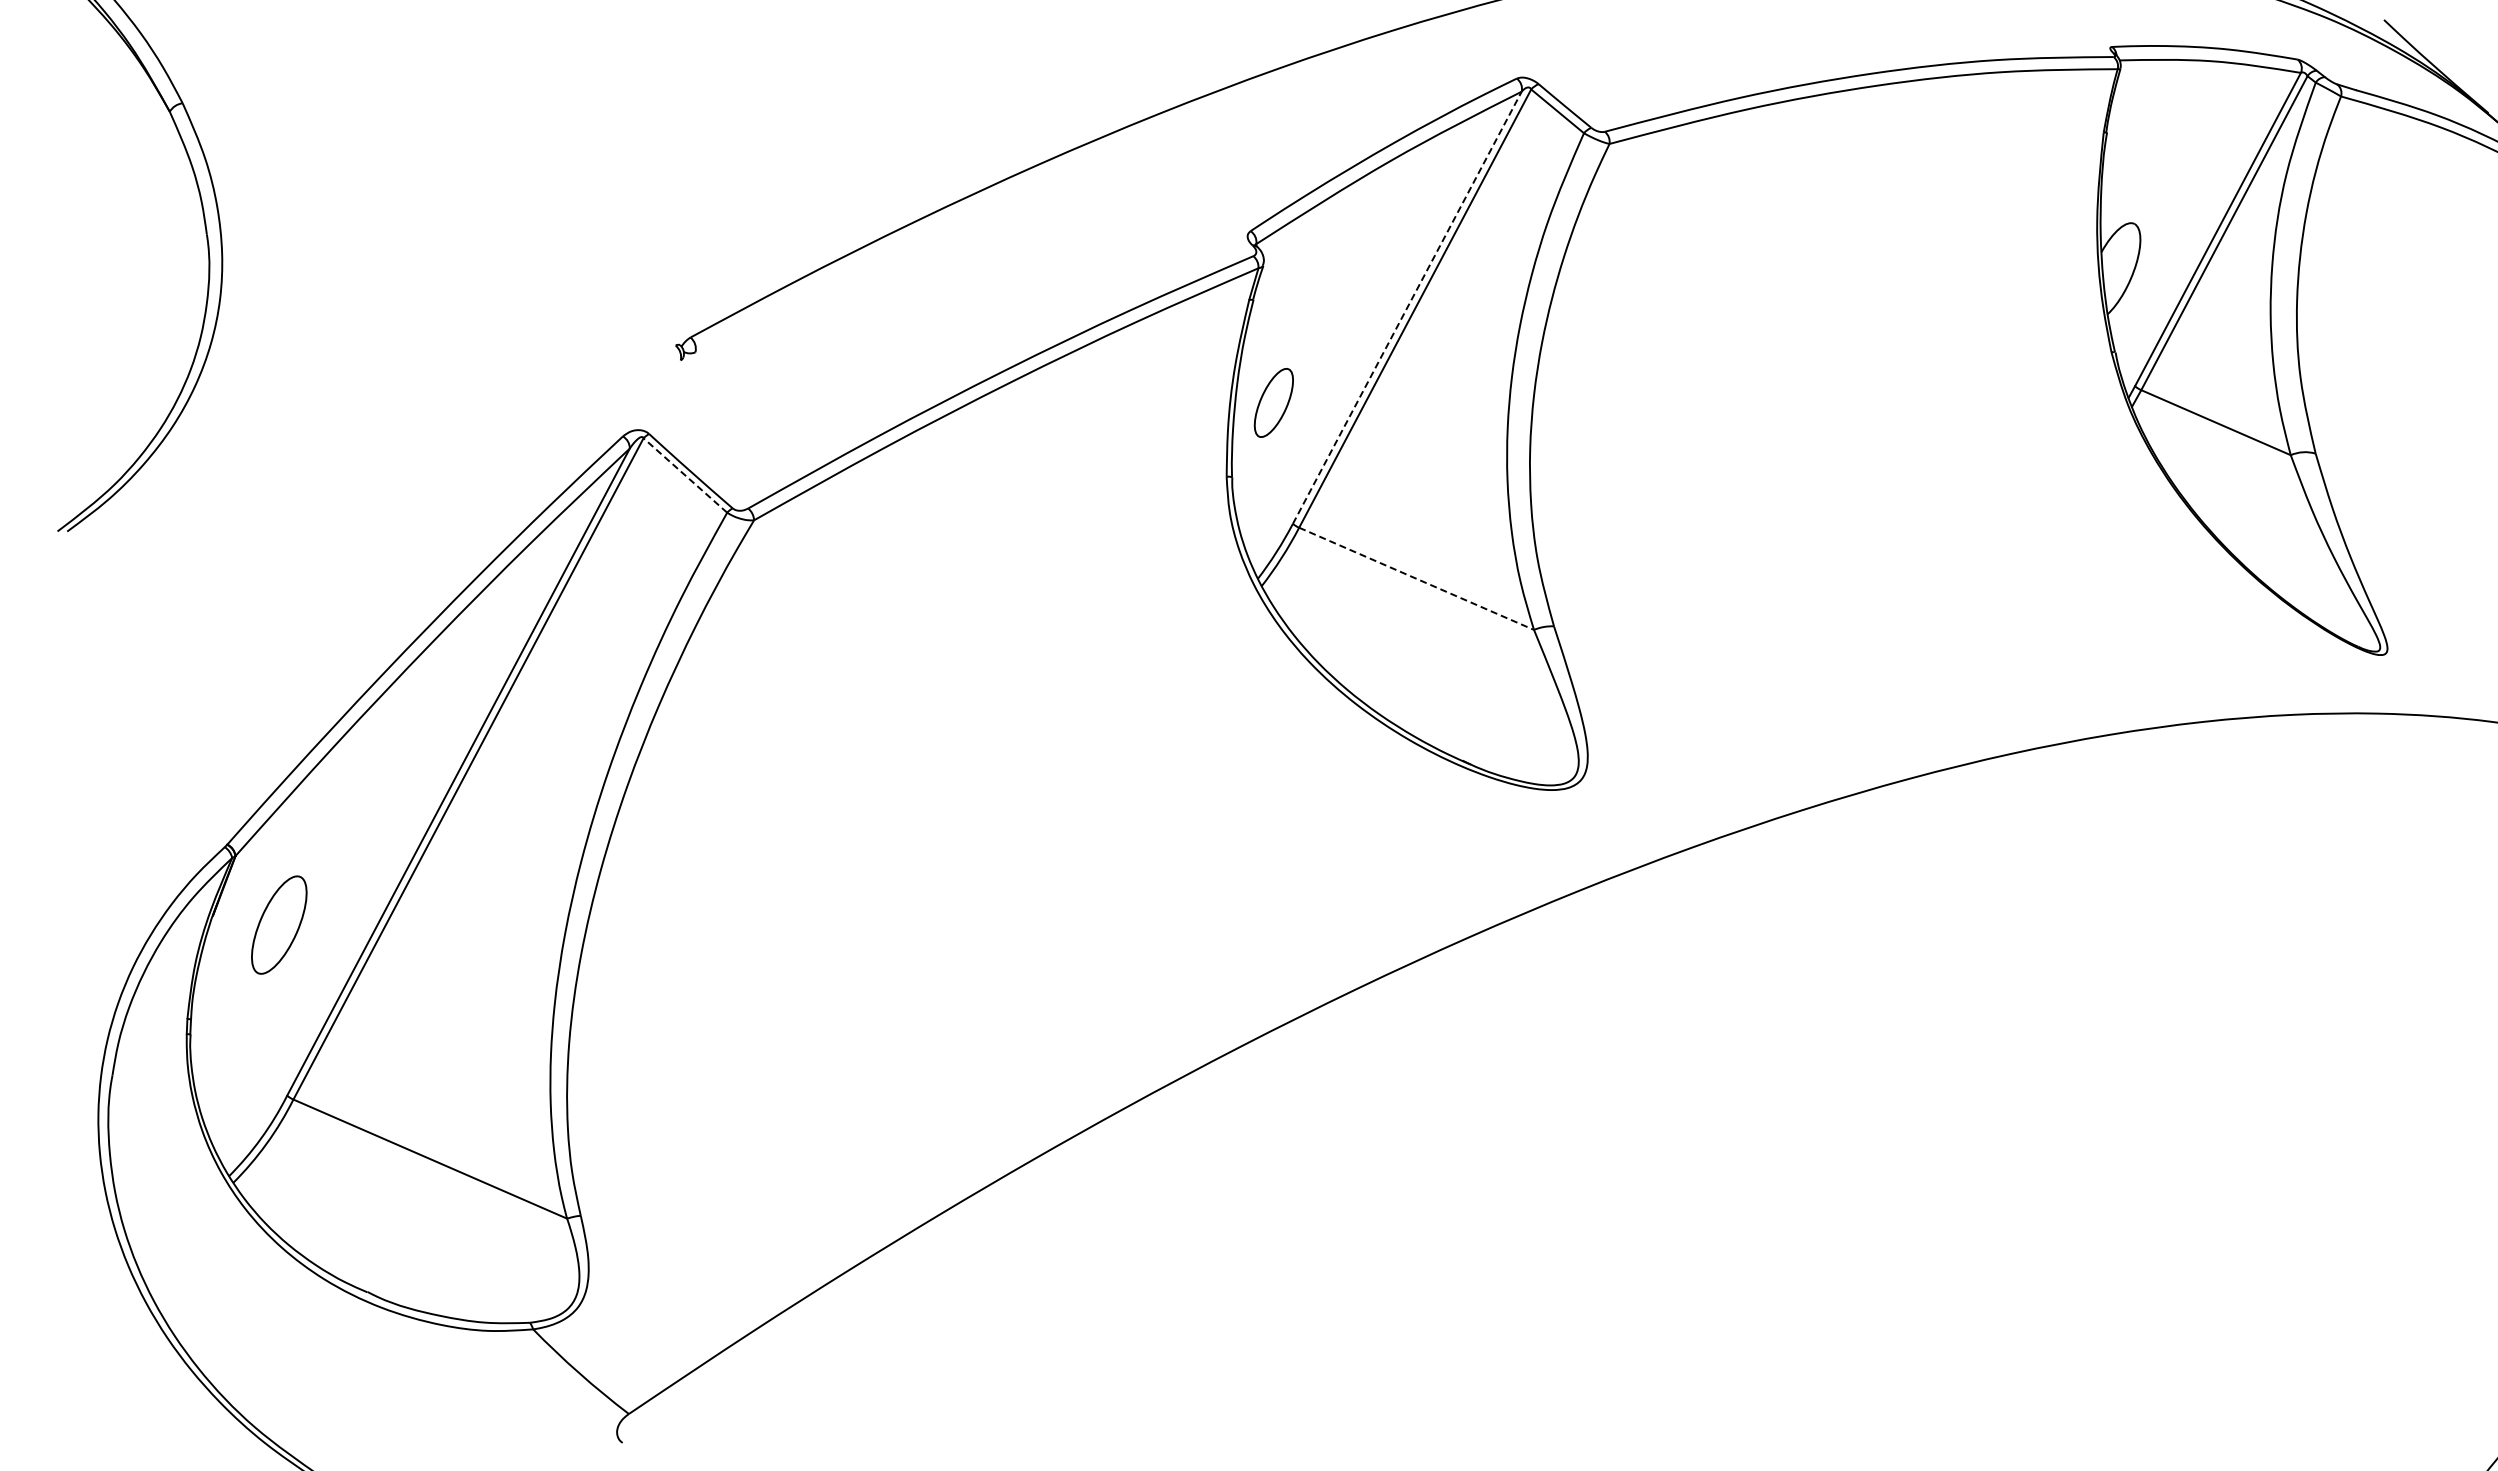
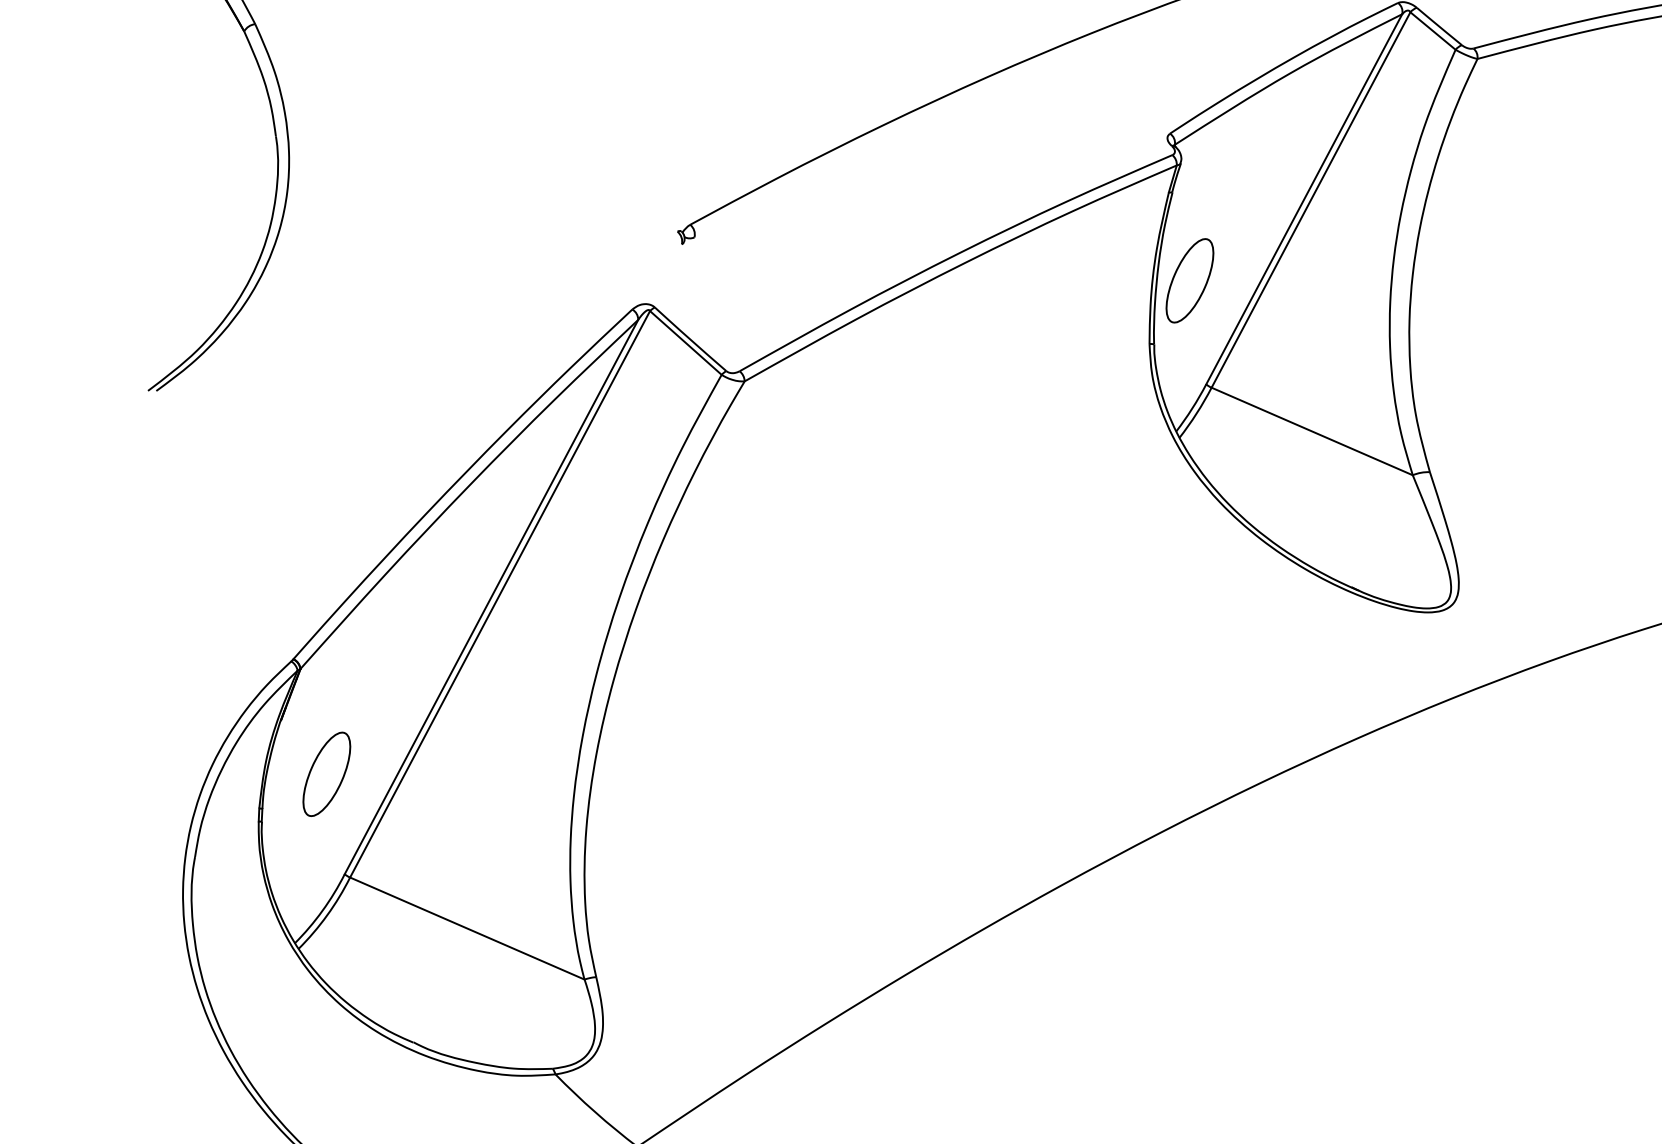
line: (1407, 307) -> (1304, 199), dashed -> solid
part: (1273, 402) -> (1189, 280), size x1.43
line: (685, 475) -> (685, 342), dashed -> solid
line: (1417, 579) -> (1312, 432), dashed -> solid
part: (279, 924) -> (327, 773), moved

